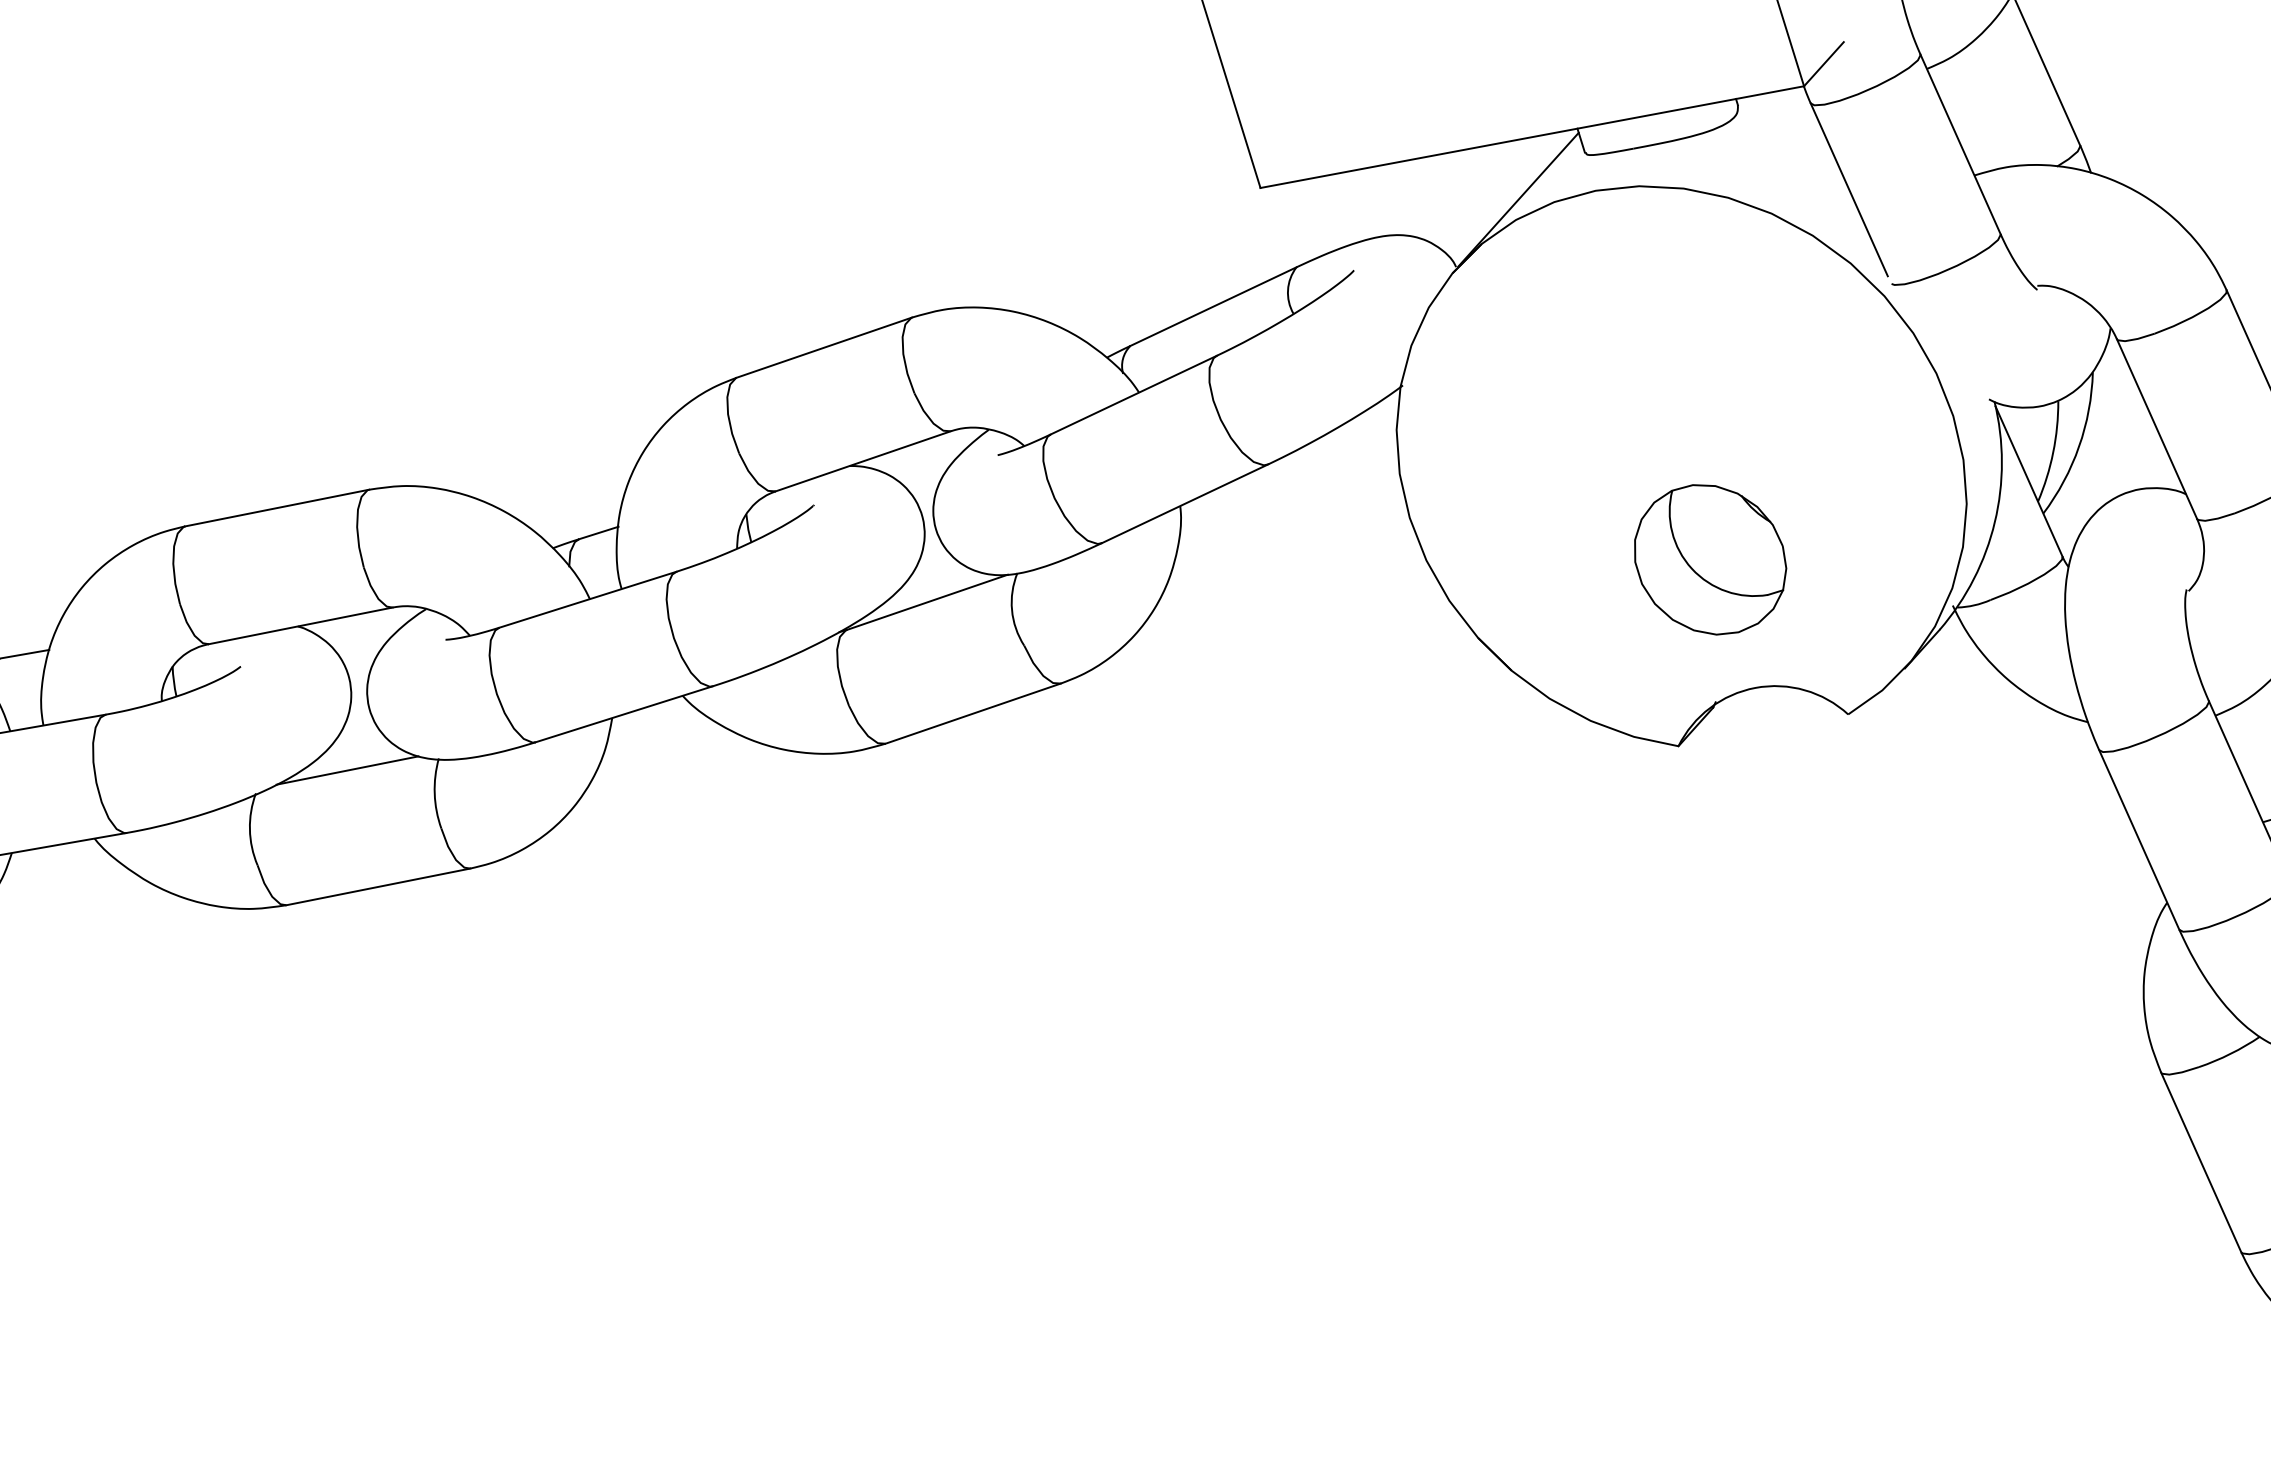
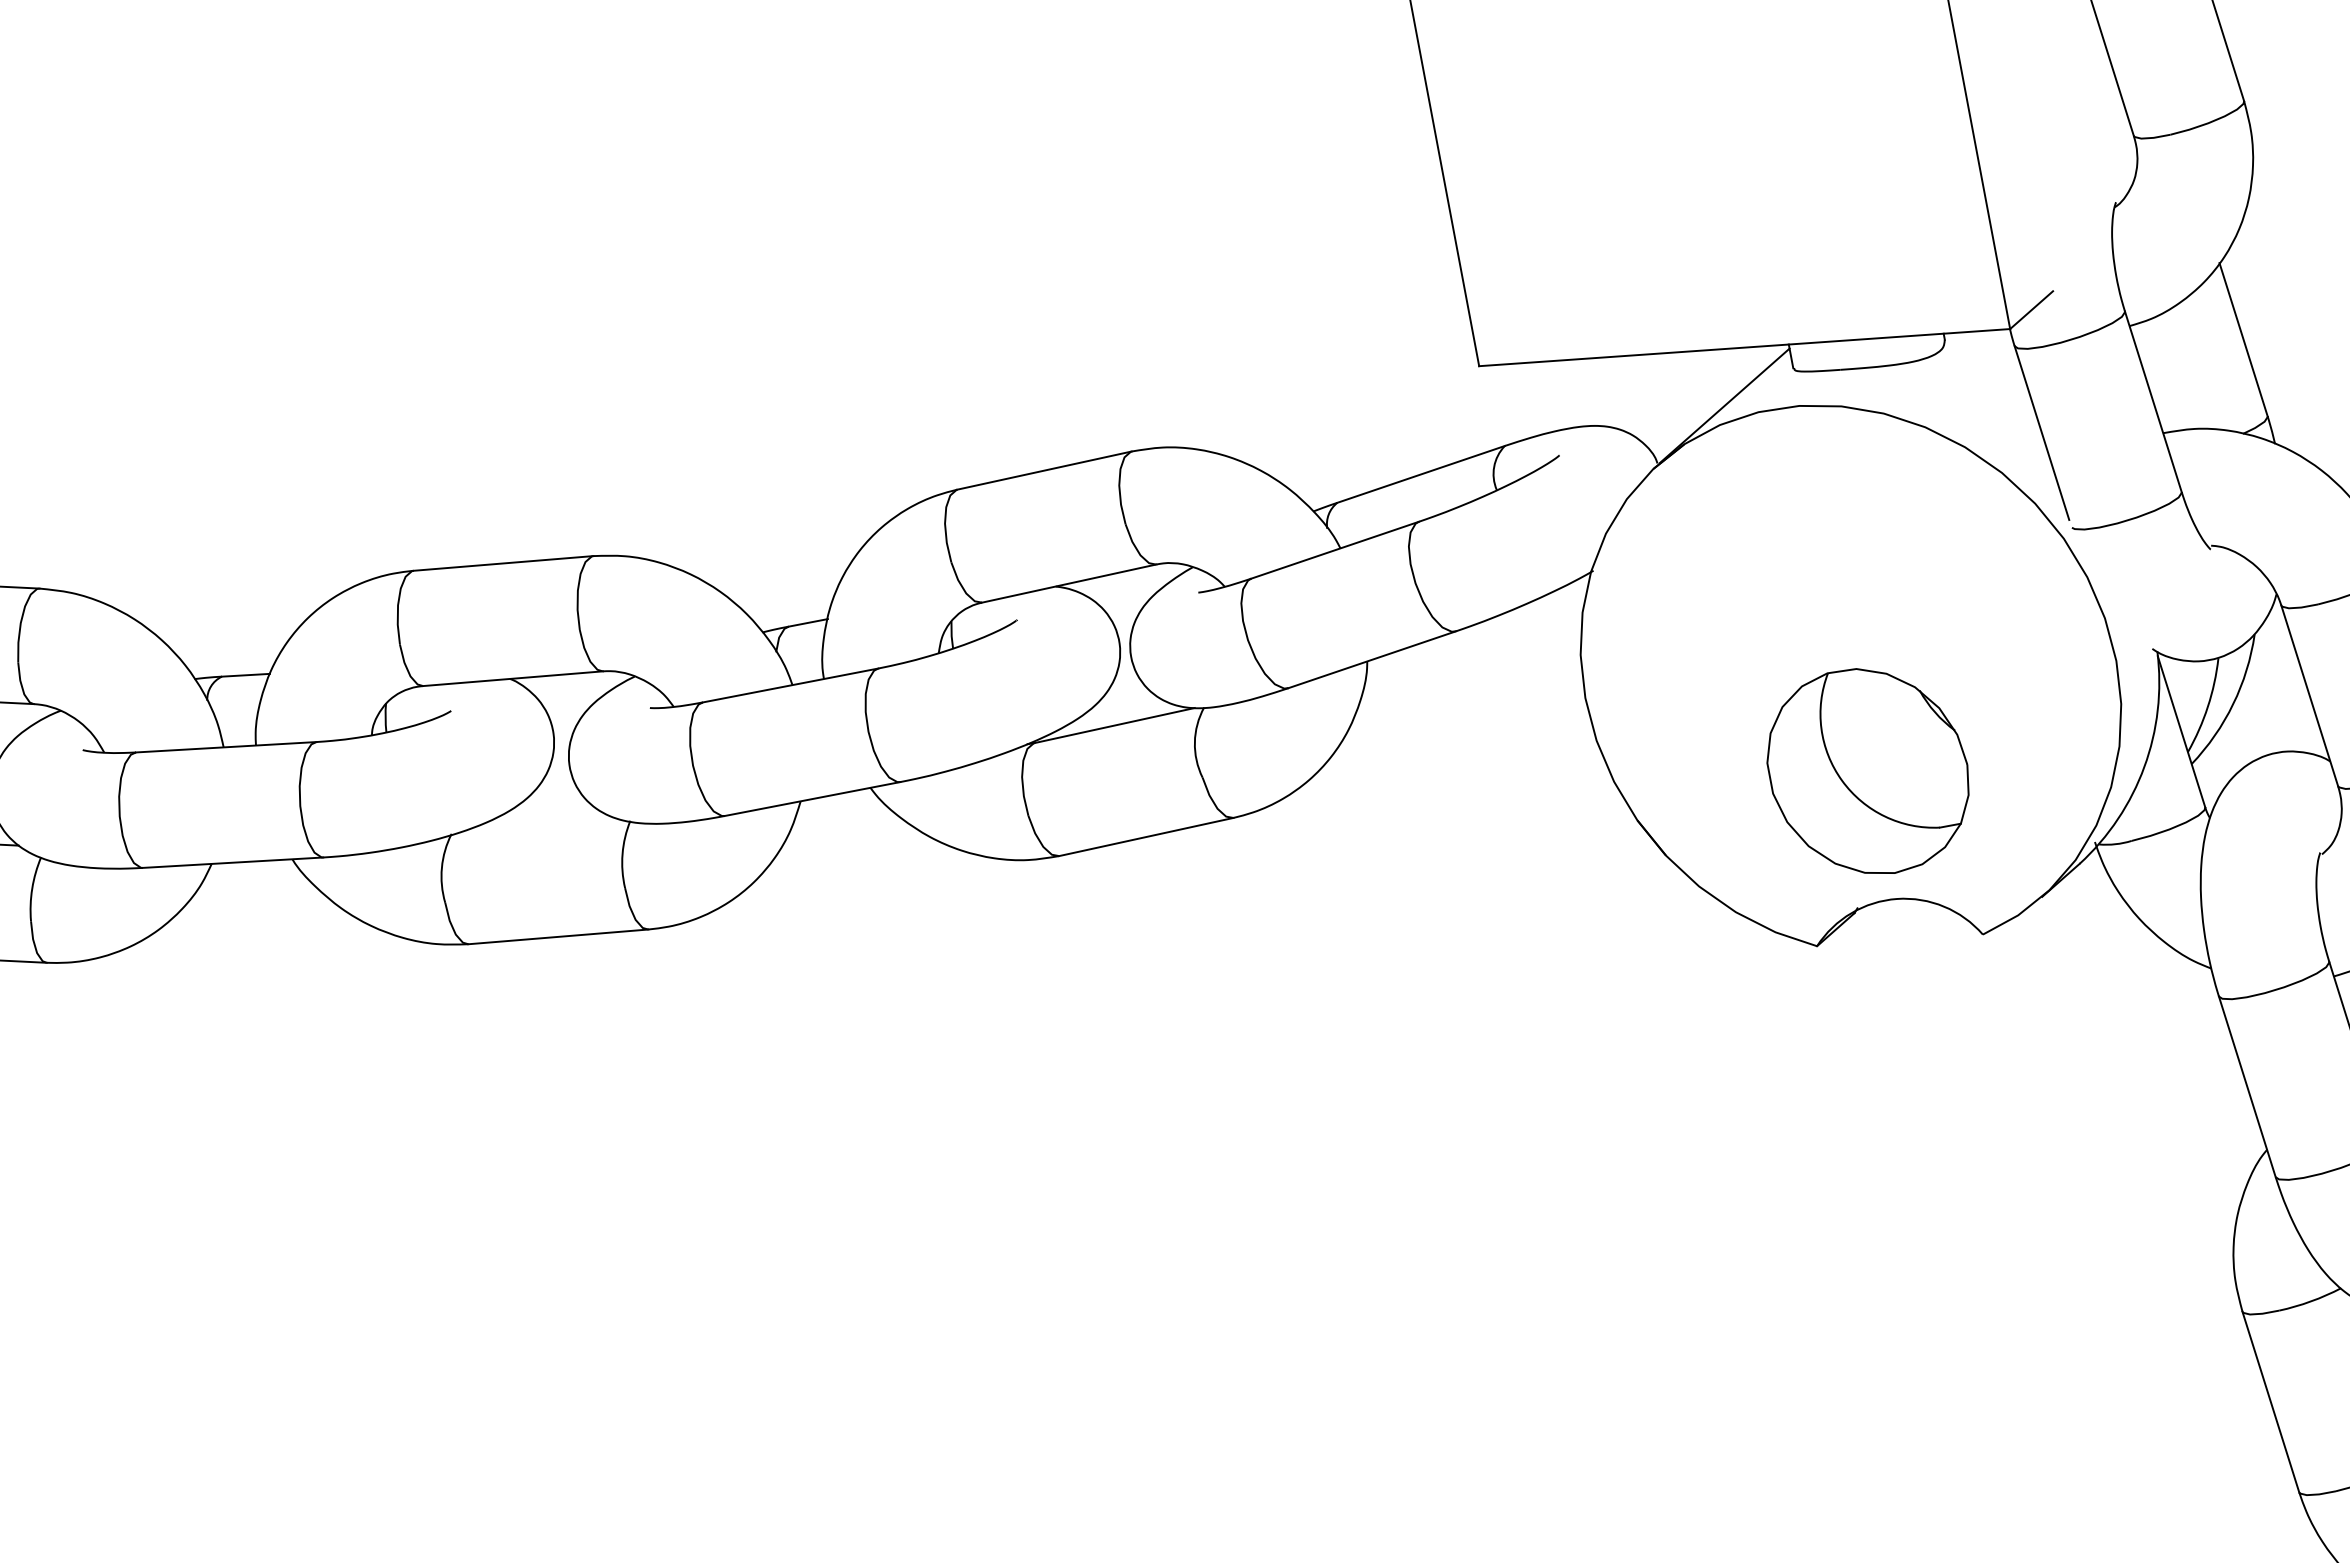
part: (1709, 558) -> (1867, 770), size x1.4
line: (347, 769) -> (541, 821), removed

